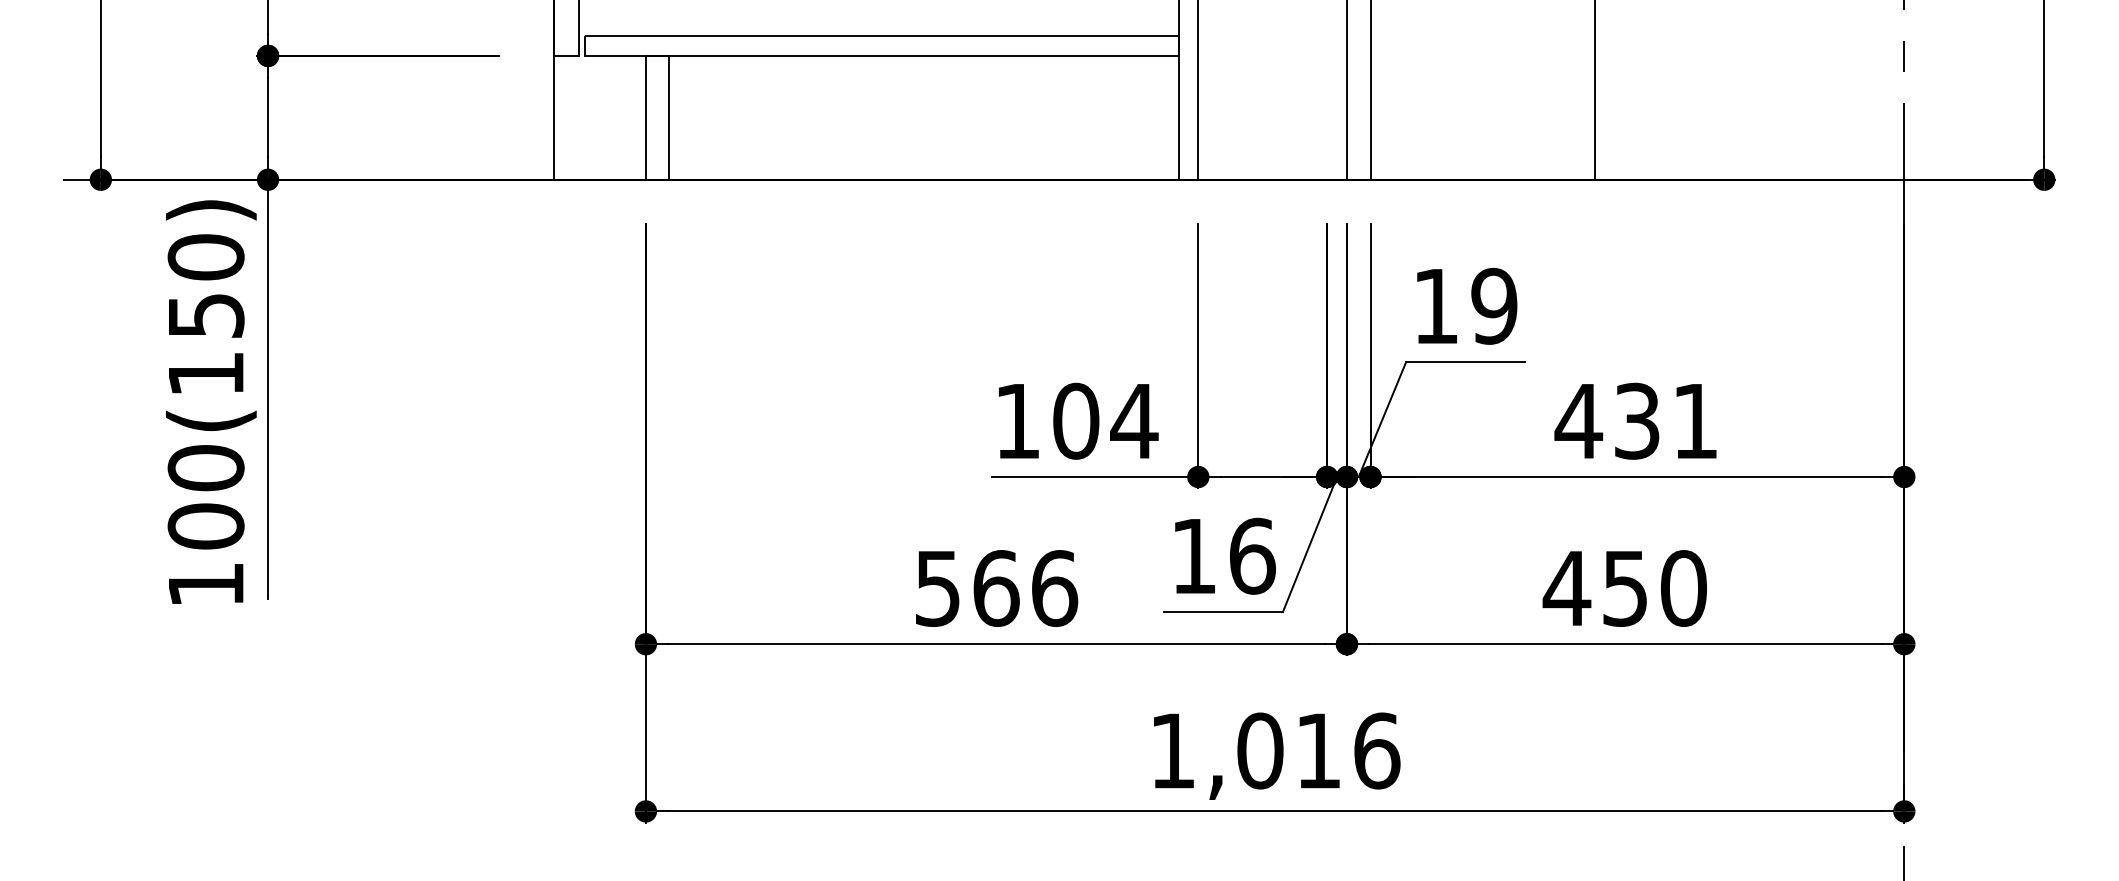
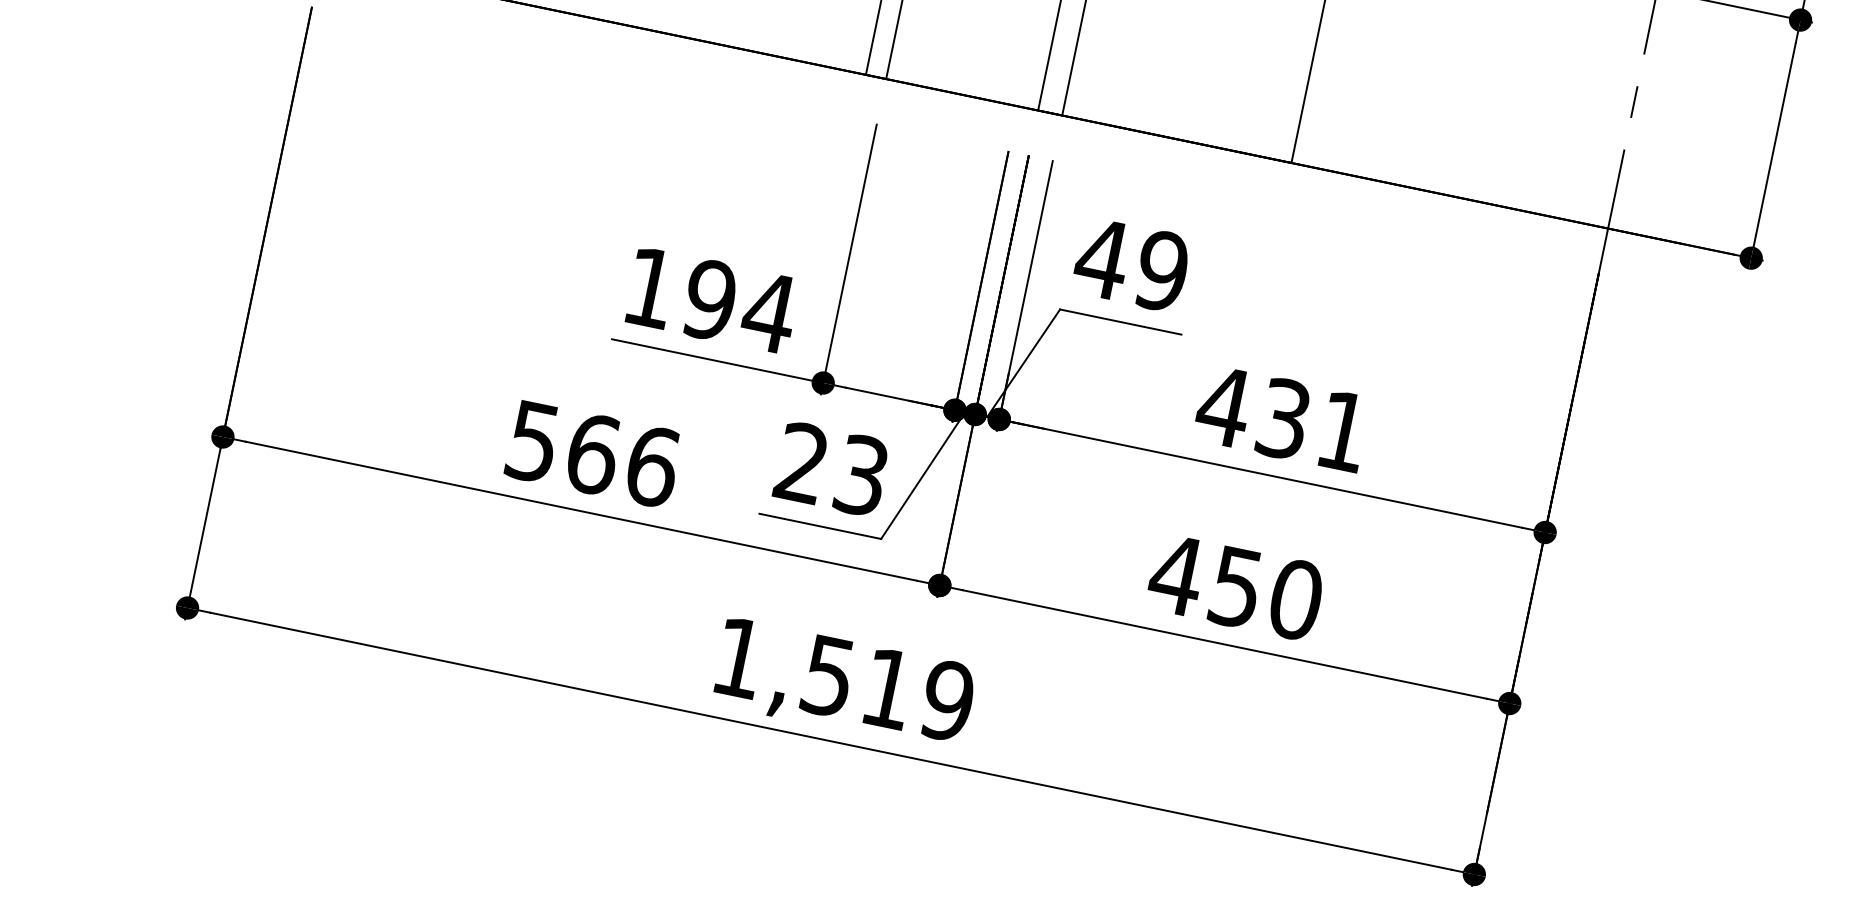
text: (1435, 306) -> (1101, 258), 19 -> 49
text: (1076, 420) -> (710, 299), 104 -> 194
text: (1223, 555) -> (832, 468), 16 -> 23
text: (1318, 750) -> (888, 688), 1,016 -> 1,519

